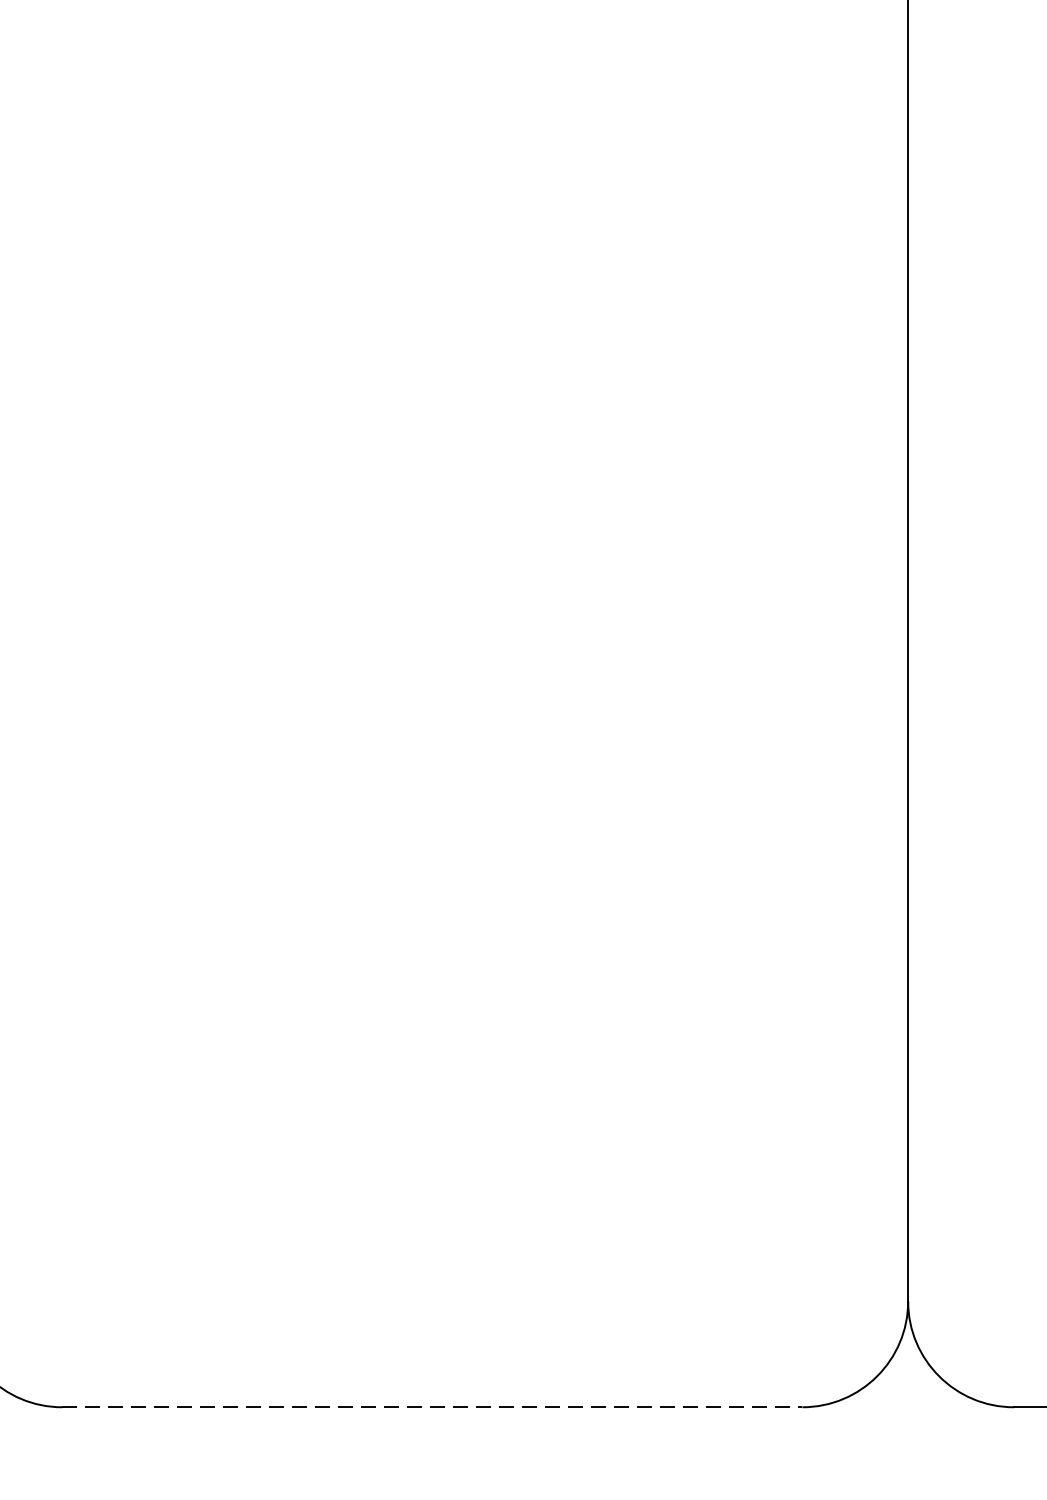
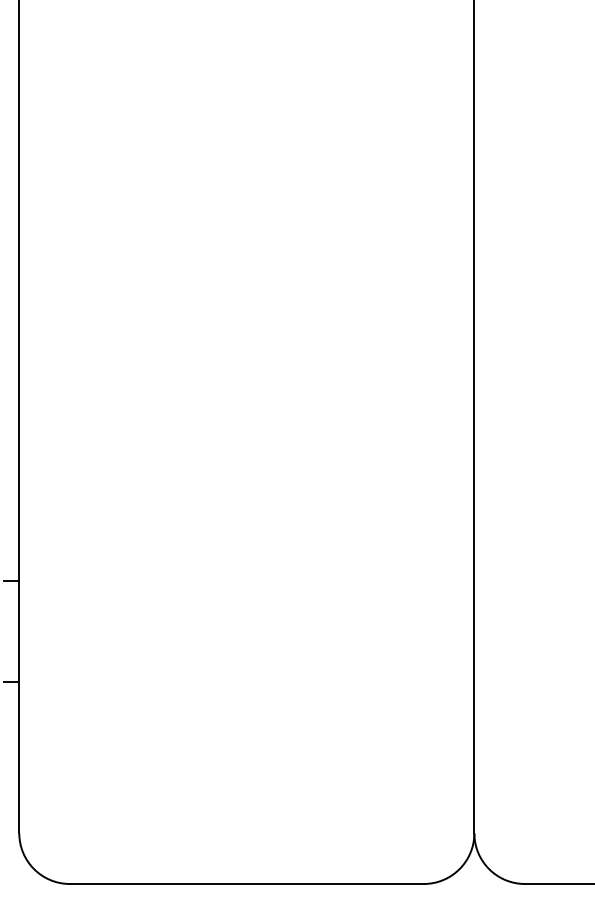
line: (431, 1408) -> (246, 884), dashed -> solid

